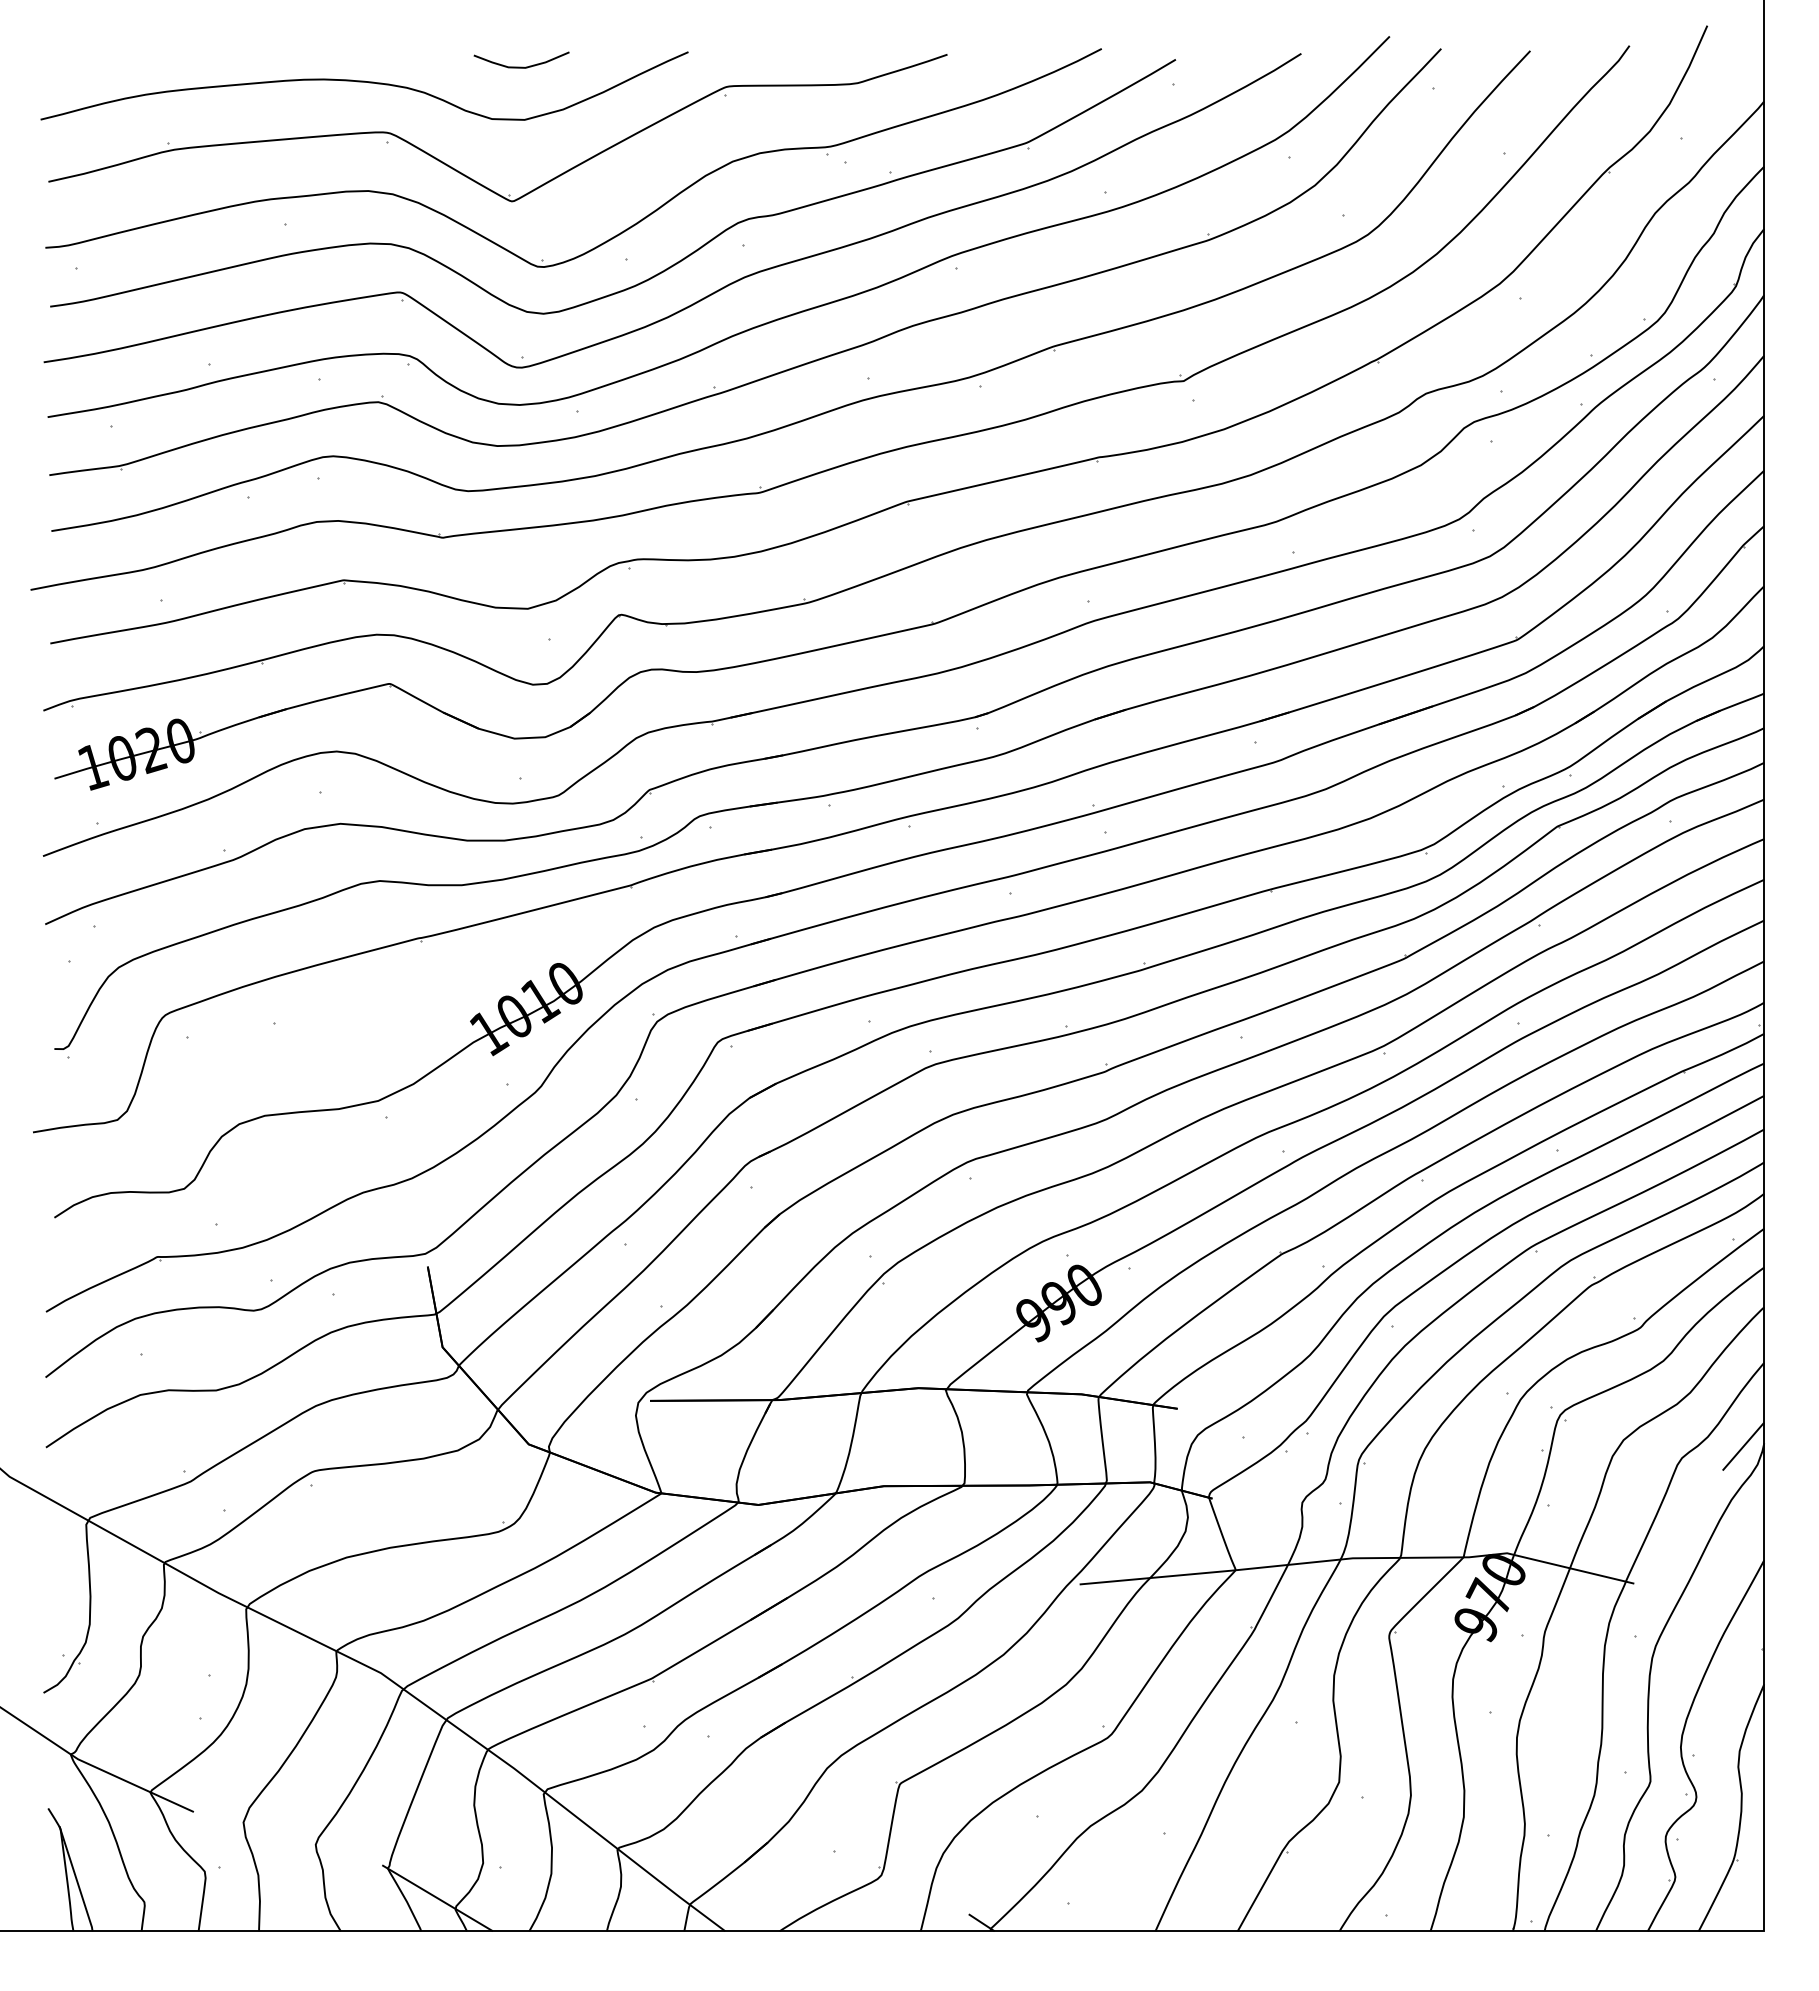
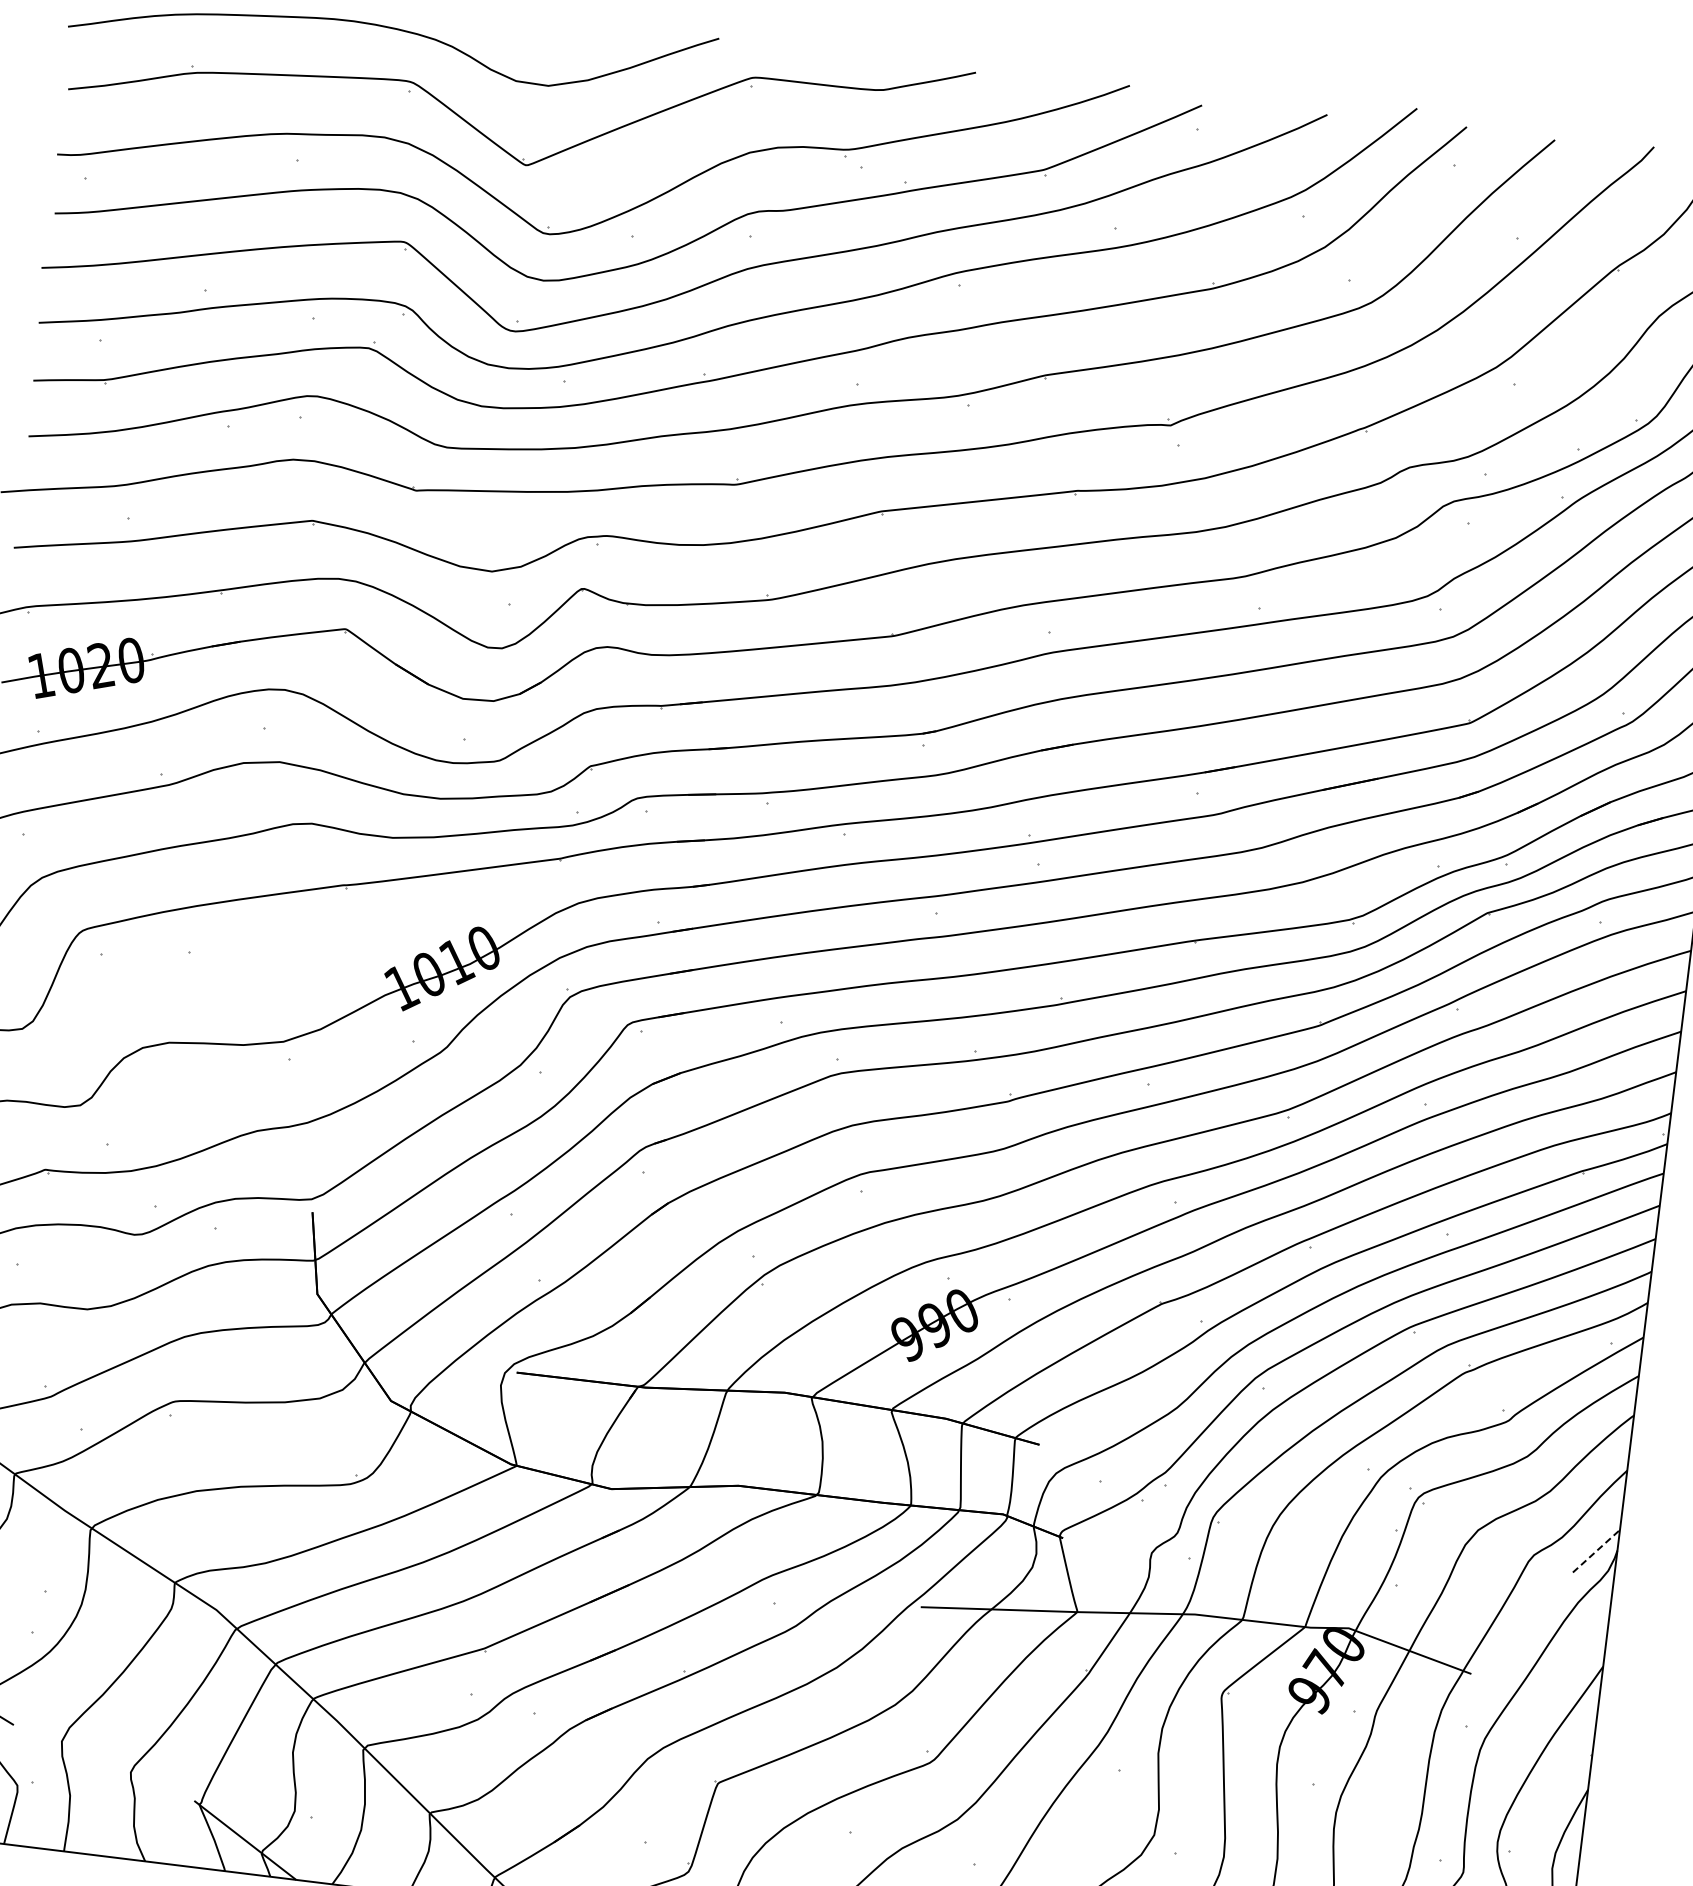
curve: (521, 66) -> (551, 32), removed
line: (1743, 1446) -> (1596, 1551), solid -> dashed

